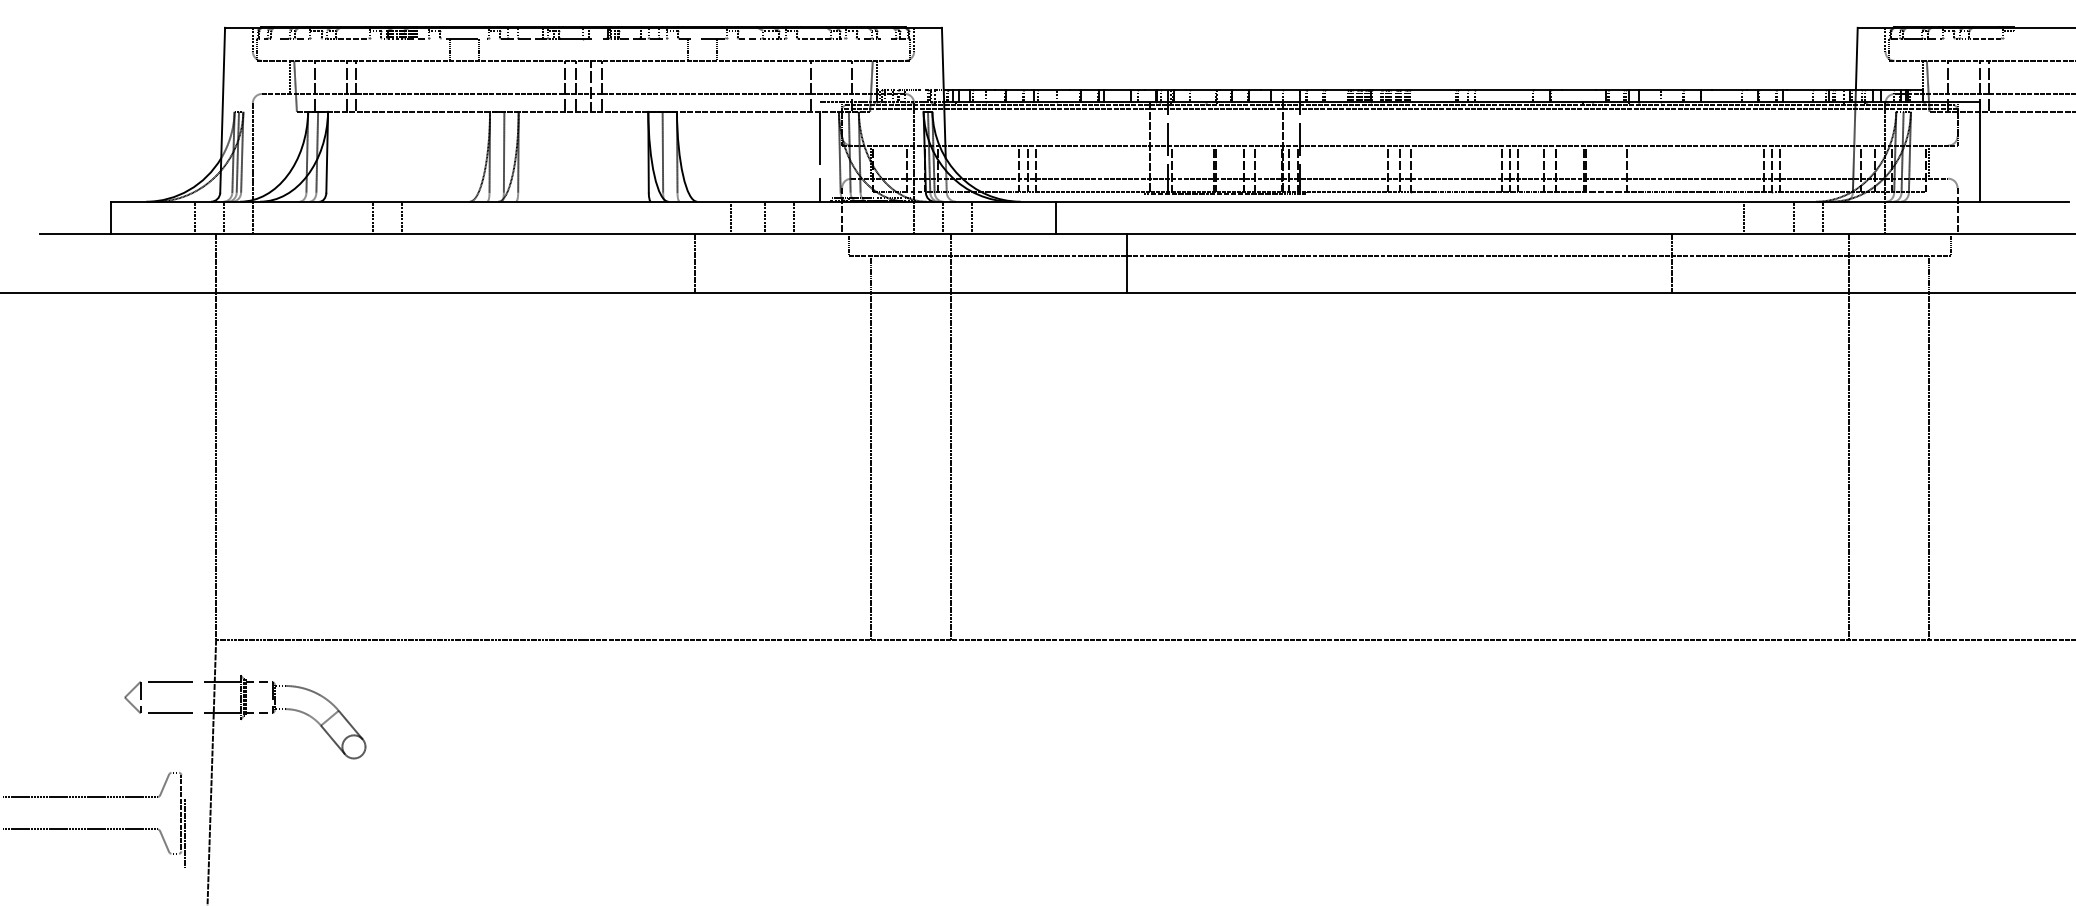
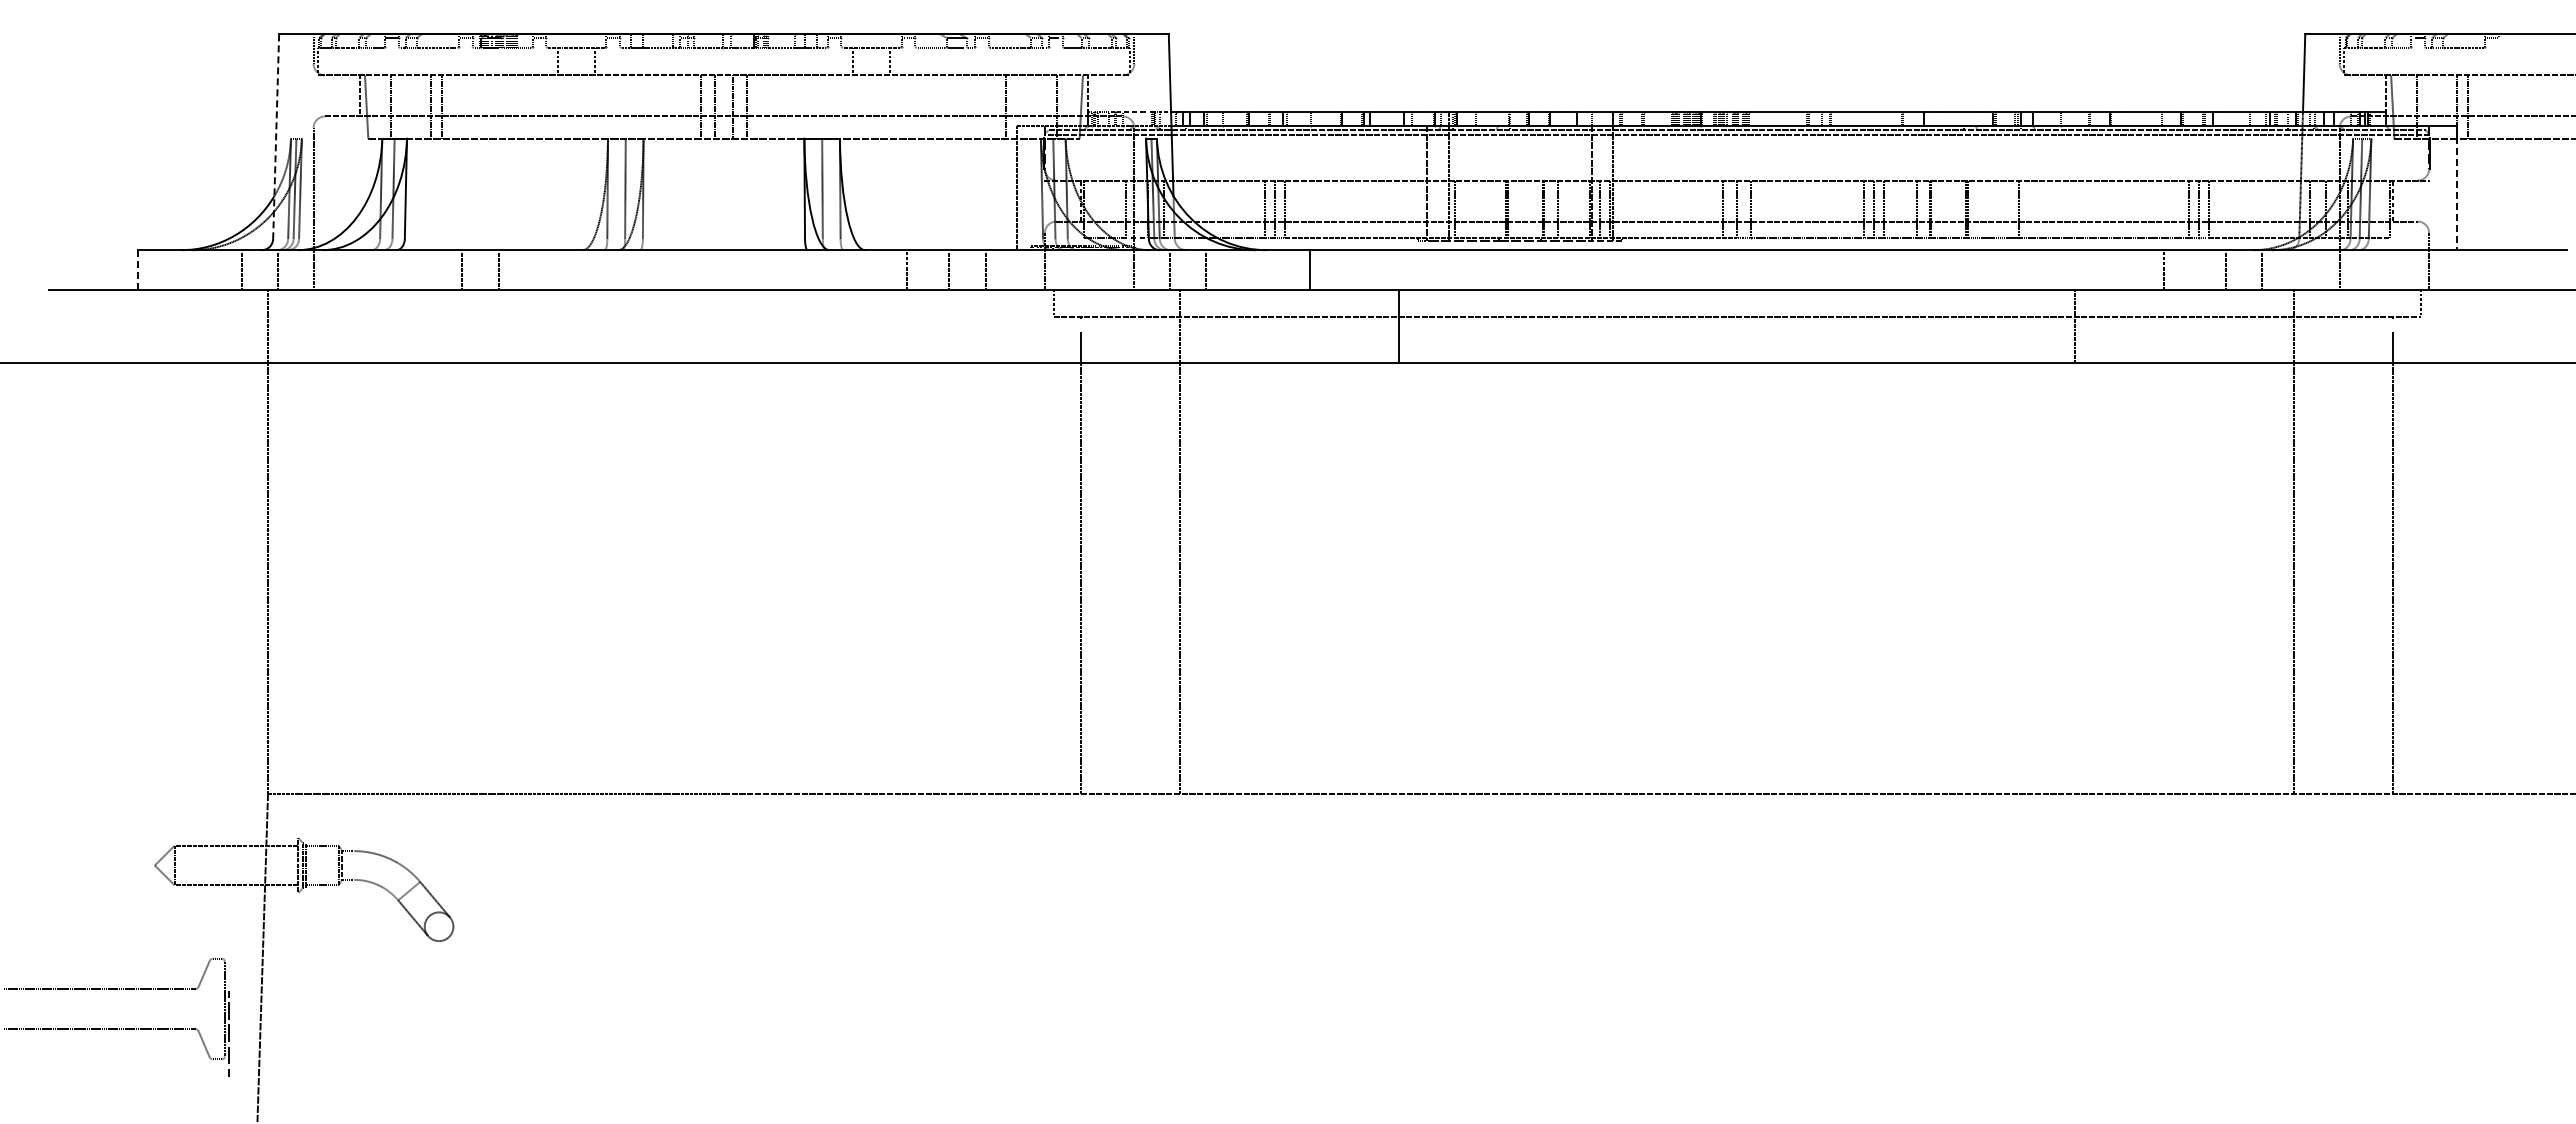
line: (222, 110) -> (276, 137), solid -> dashed
line: (1980, 152) -> (2457, 188), solid -> dashed
line: (111, 217) -> (138, 269), solid -> dashed
line: (694, 262) -> (861, 325), removed

